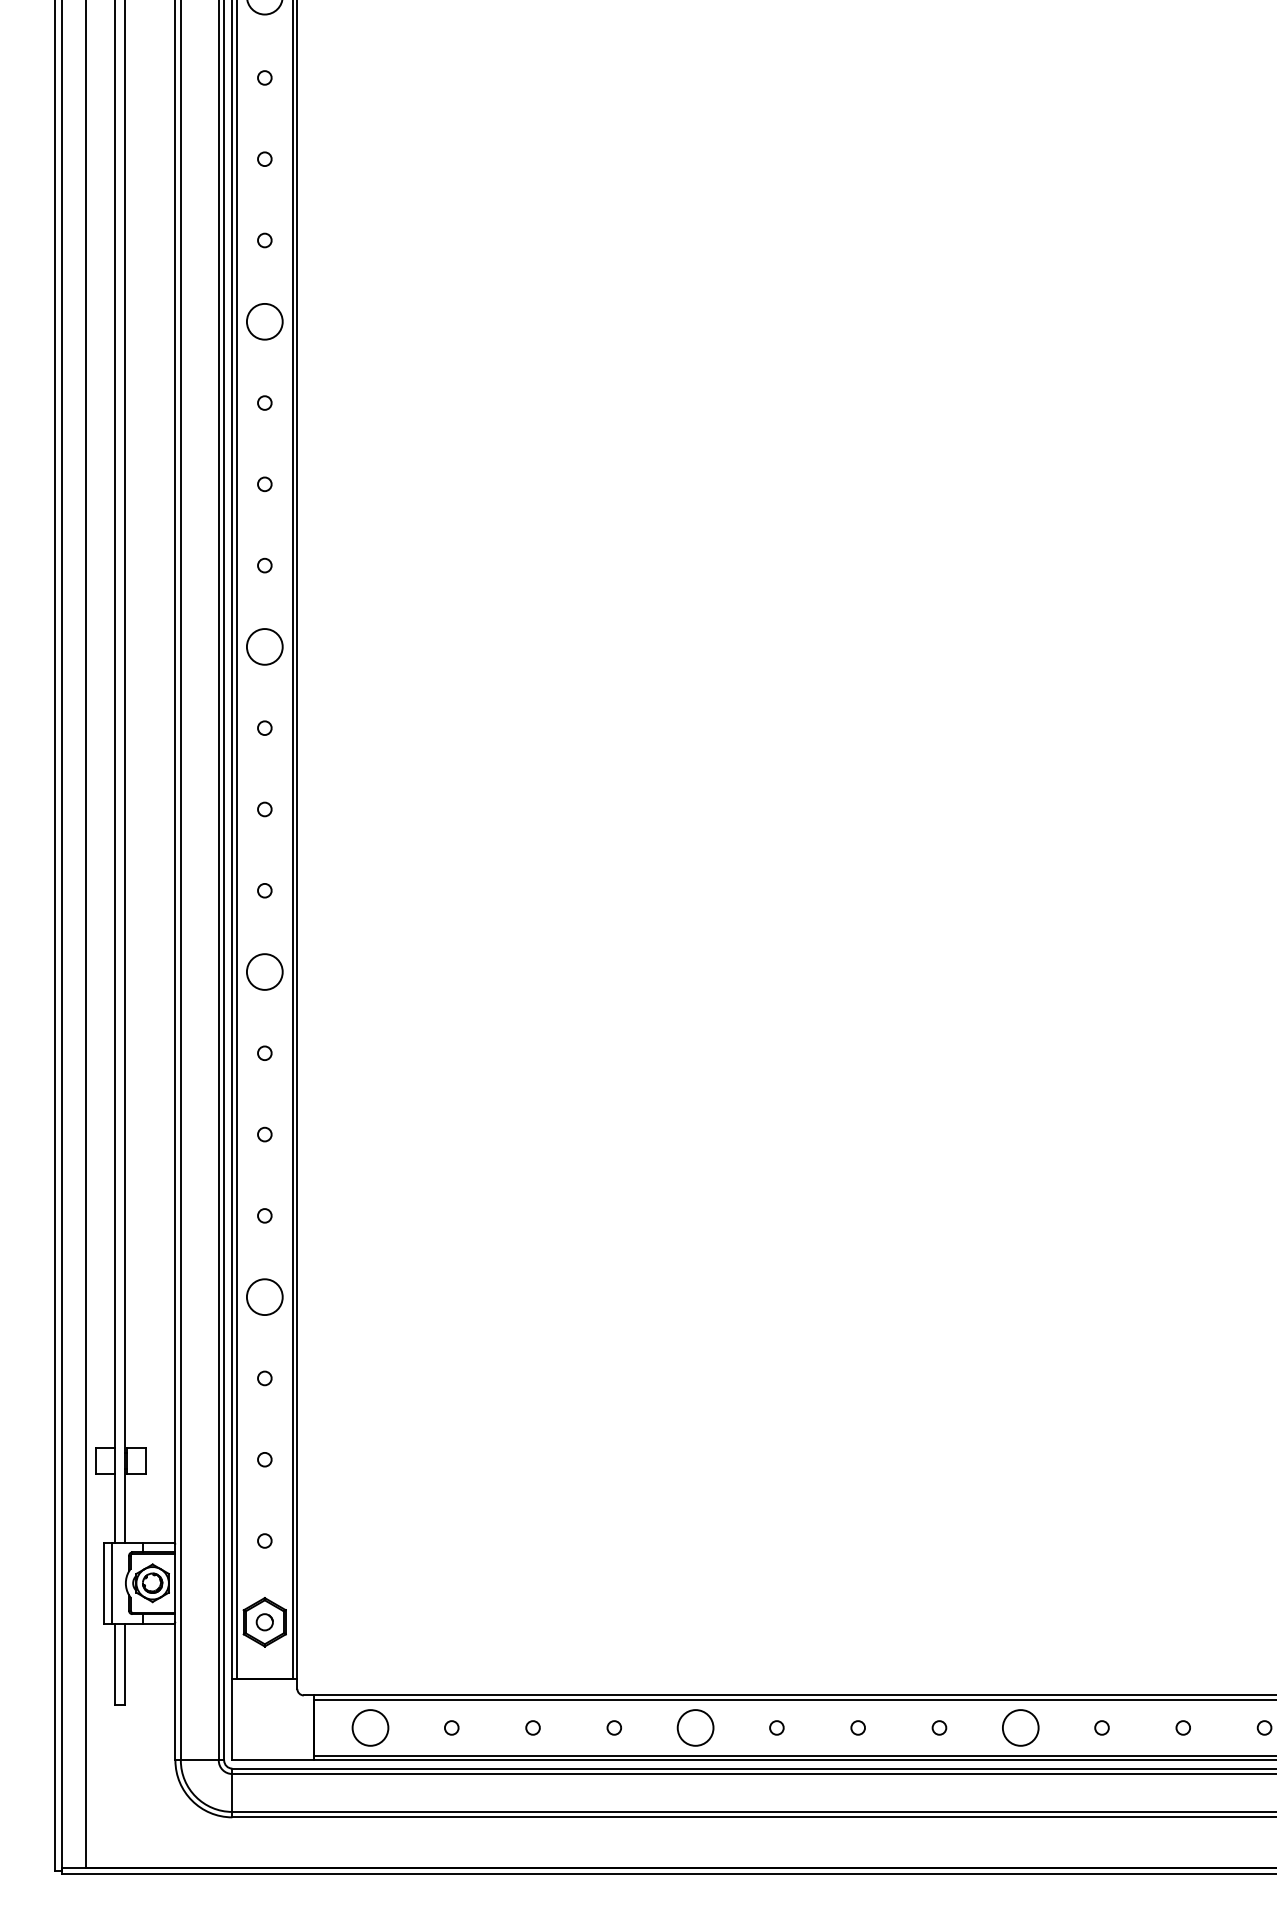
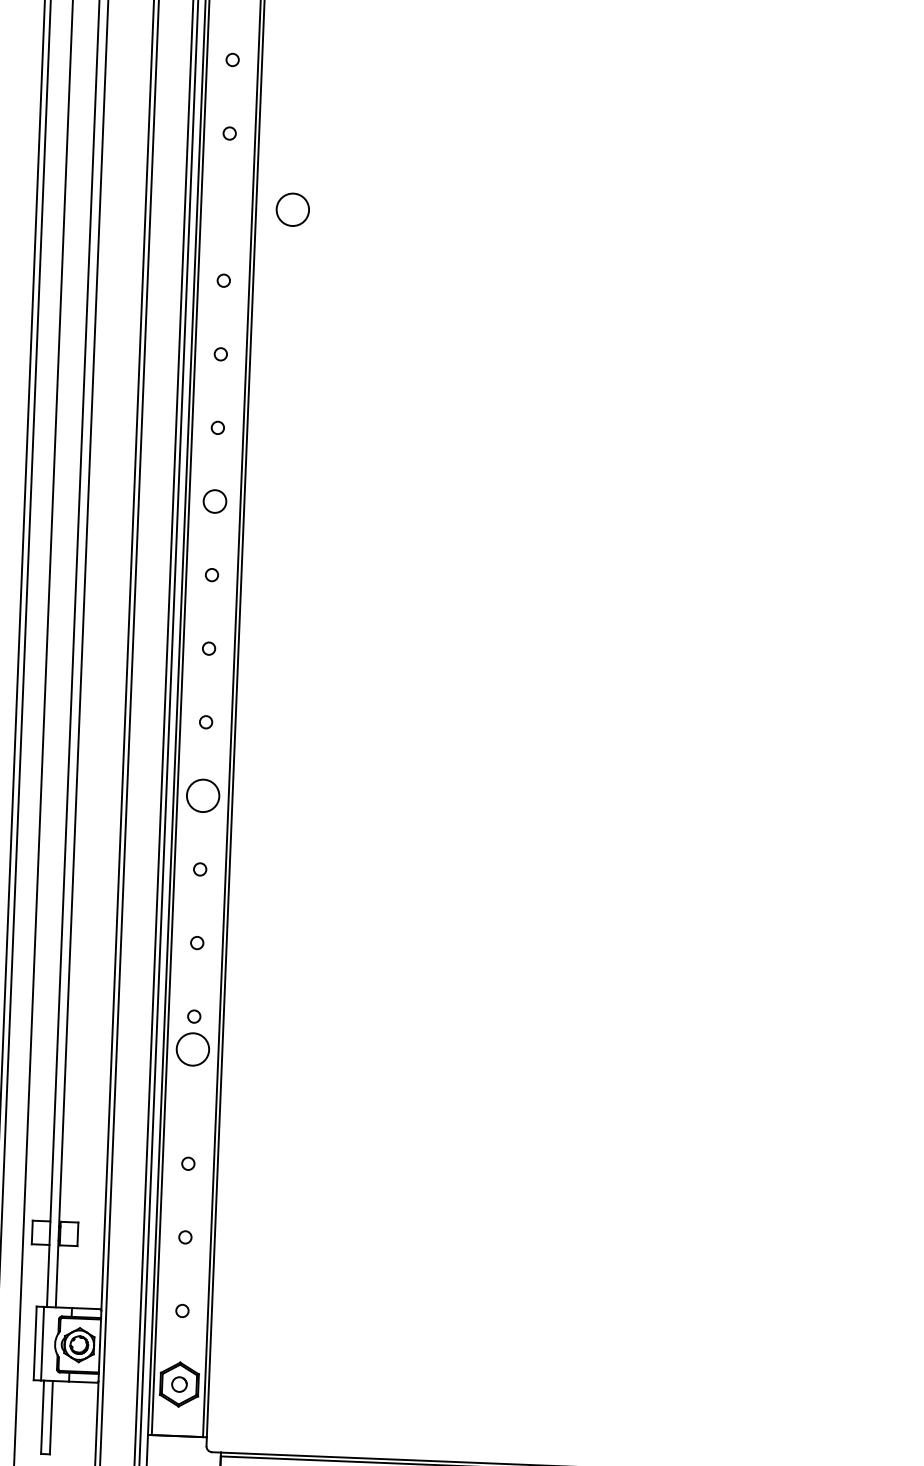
circle: (264, 321) -> (292, 209), moved
circle: (264, 646) -> (214, 501), size x0.7
circle: (264, 1296) -> (192, 1048), moved

